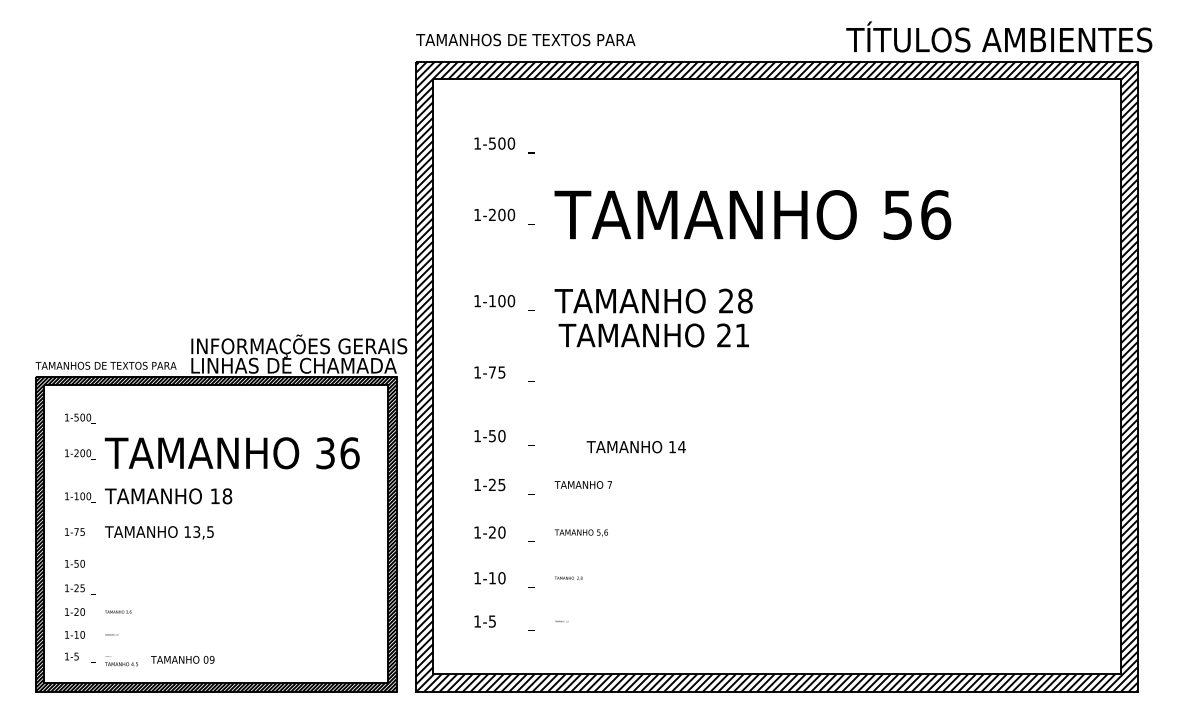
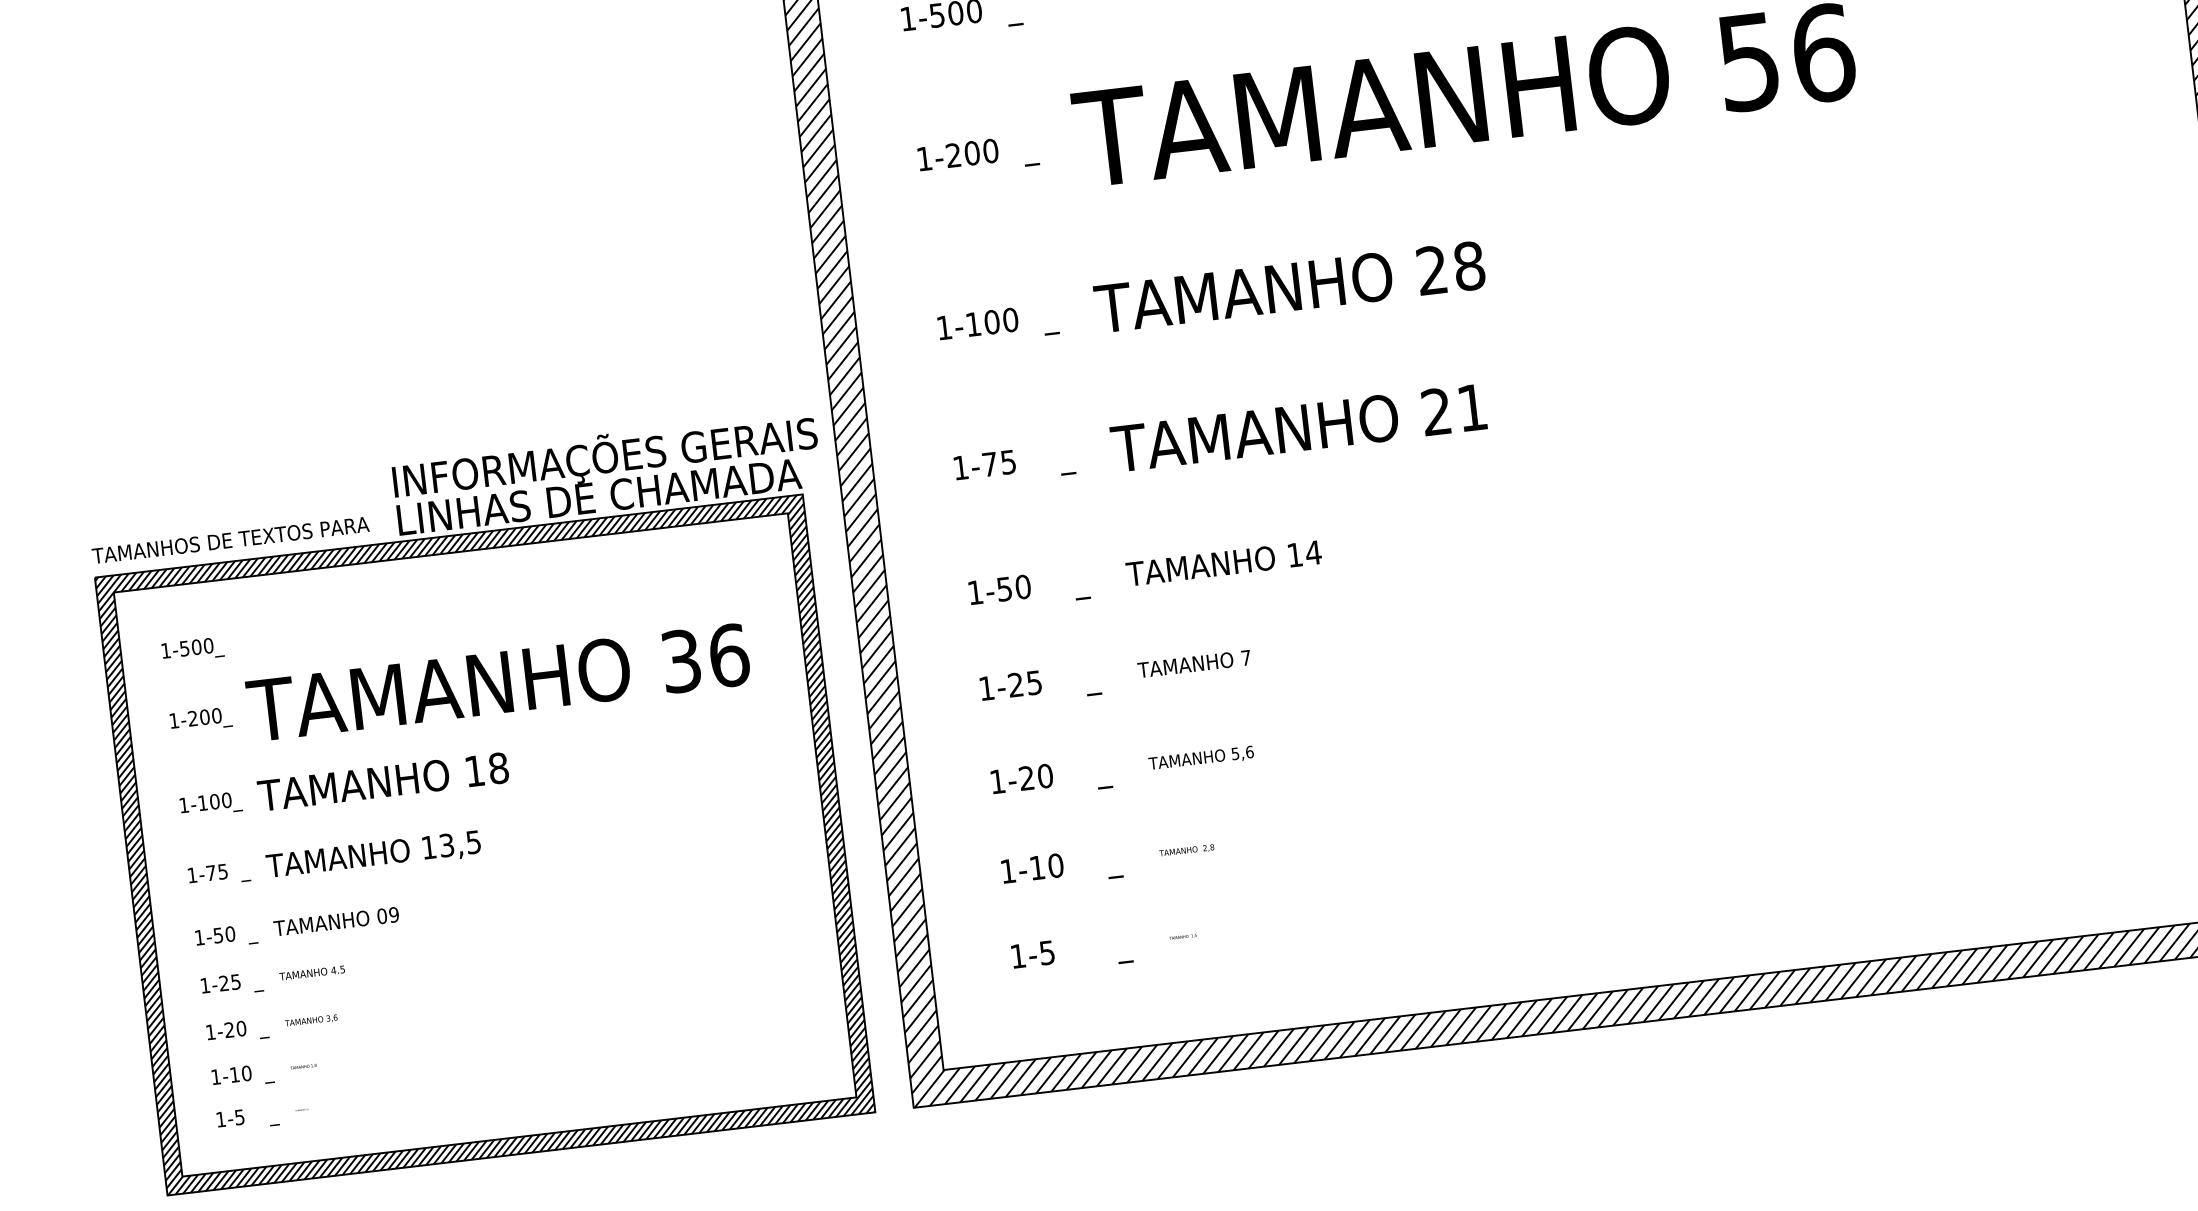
text: (653, 335) -> (1297, 428), moved
text: (635, 447) -> (1222, 564), moved
text: (182, 659) -> (335, 921), moved
text: (121, 664) -> (312, 973), moved

